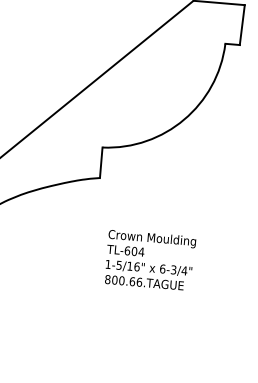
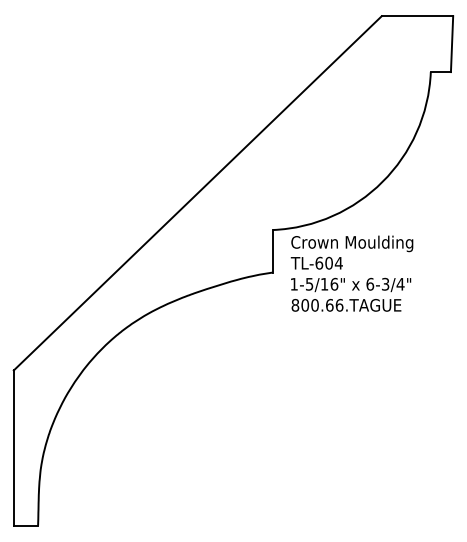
text: (149, 260) -> (351, 273), moved

